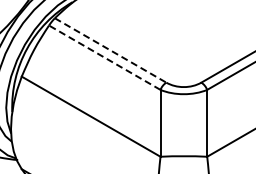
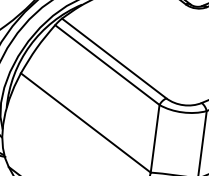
line: (111, 50) -> (115, 58), dashed -> solid
line: (104, 57) -> (107, 64), dashed -> solid

